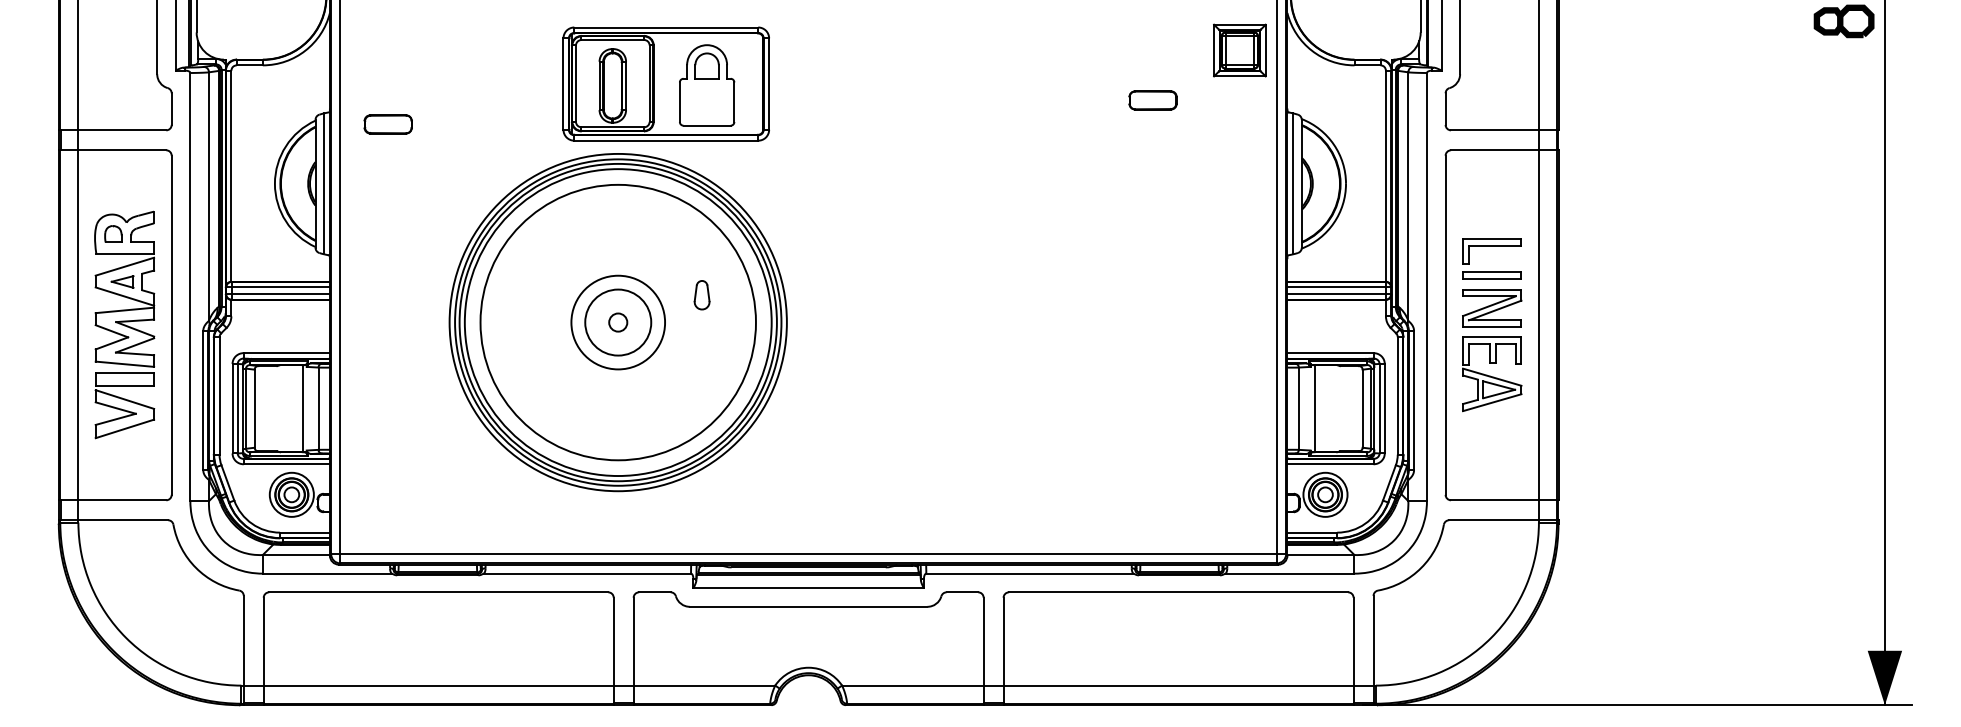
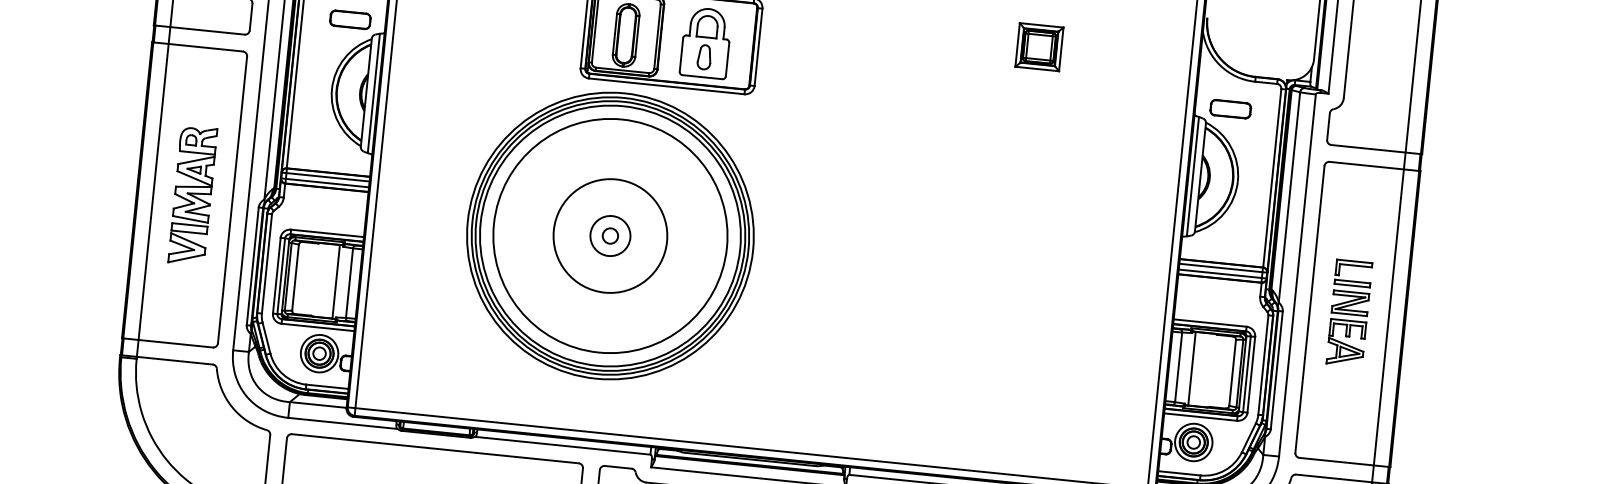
part: (1239, 50) -> (1039, 47), moved
part: (1152, 100) -> (1230, 109), moved
part: (387, 124) -> (349, 19), moved
part: (701, 295) -> (703, 57), moved
circle: (617, 322) -> (609, 235), size x0.71
circle: (618, 322) -> (610, 235), size x1.43
part: (124, 324) -> (192, 195), size x0.71
part: (1492, 325) -> (1349, 313), size x0.71

